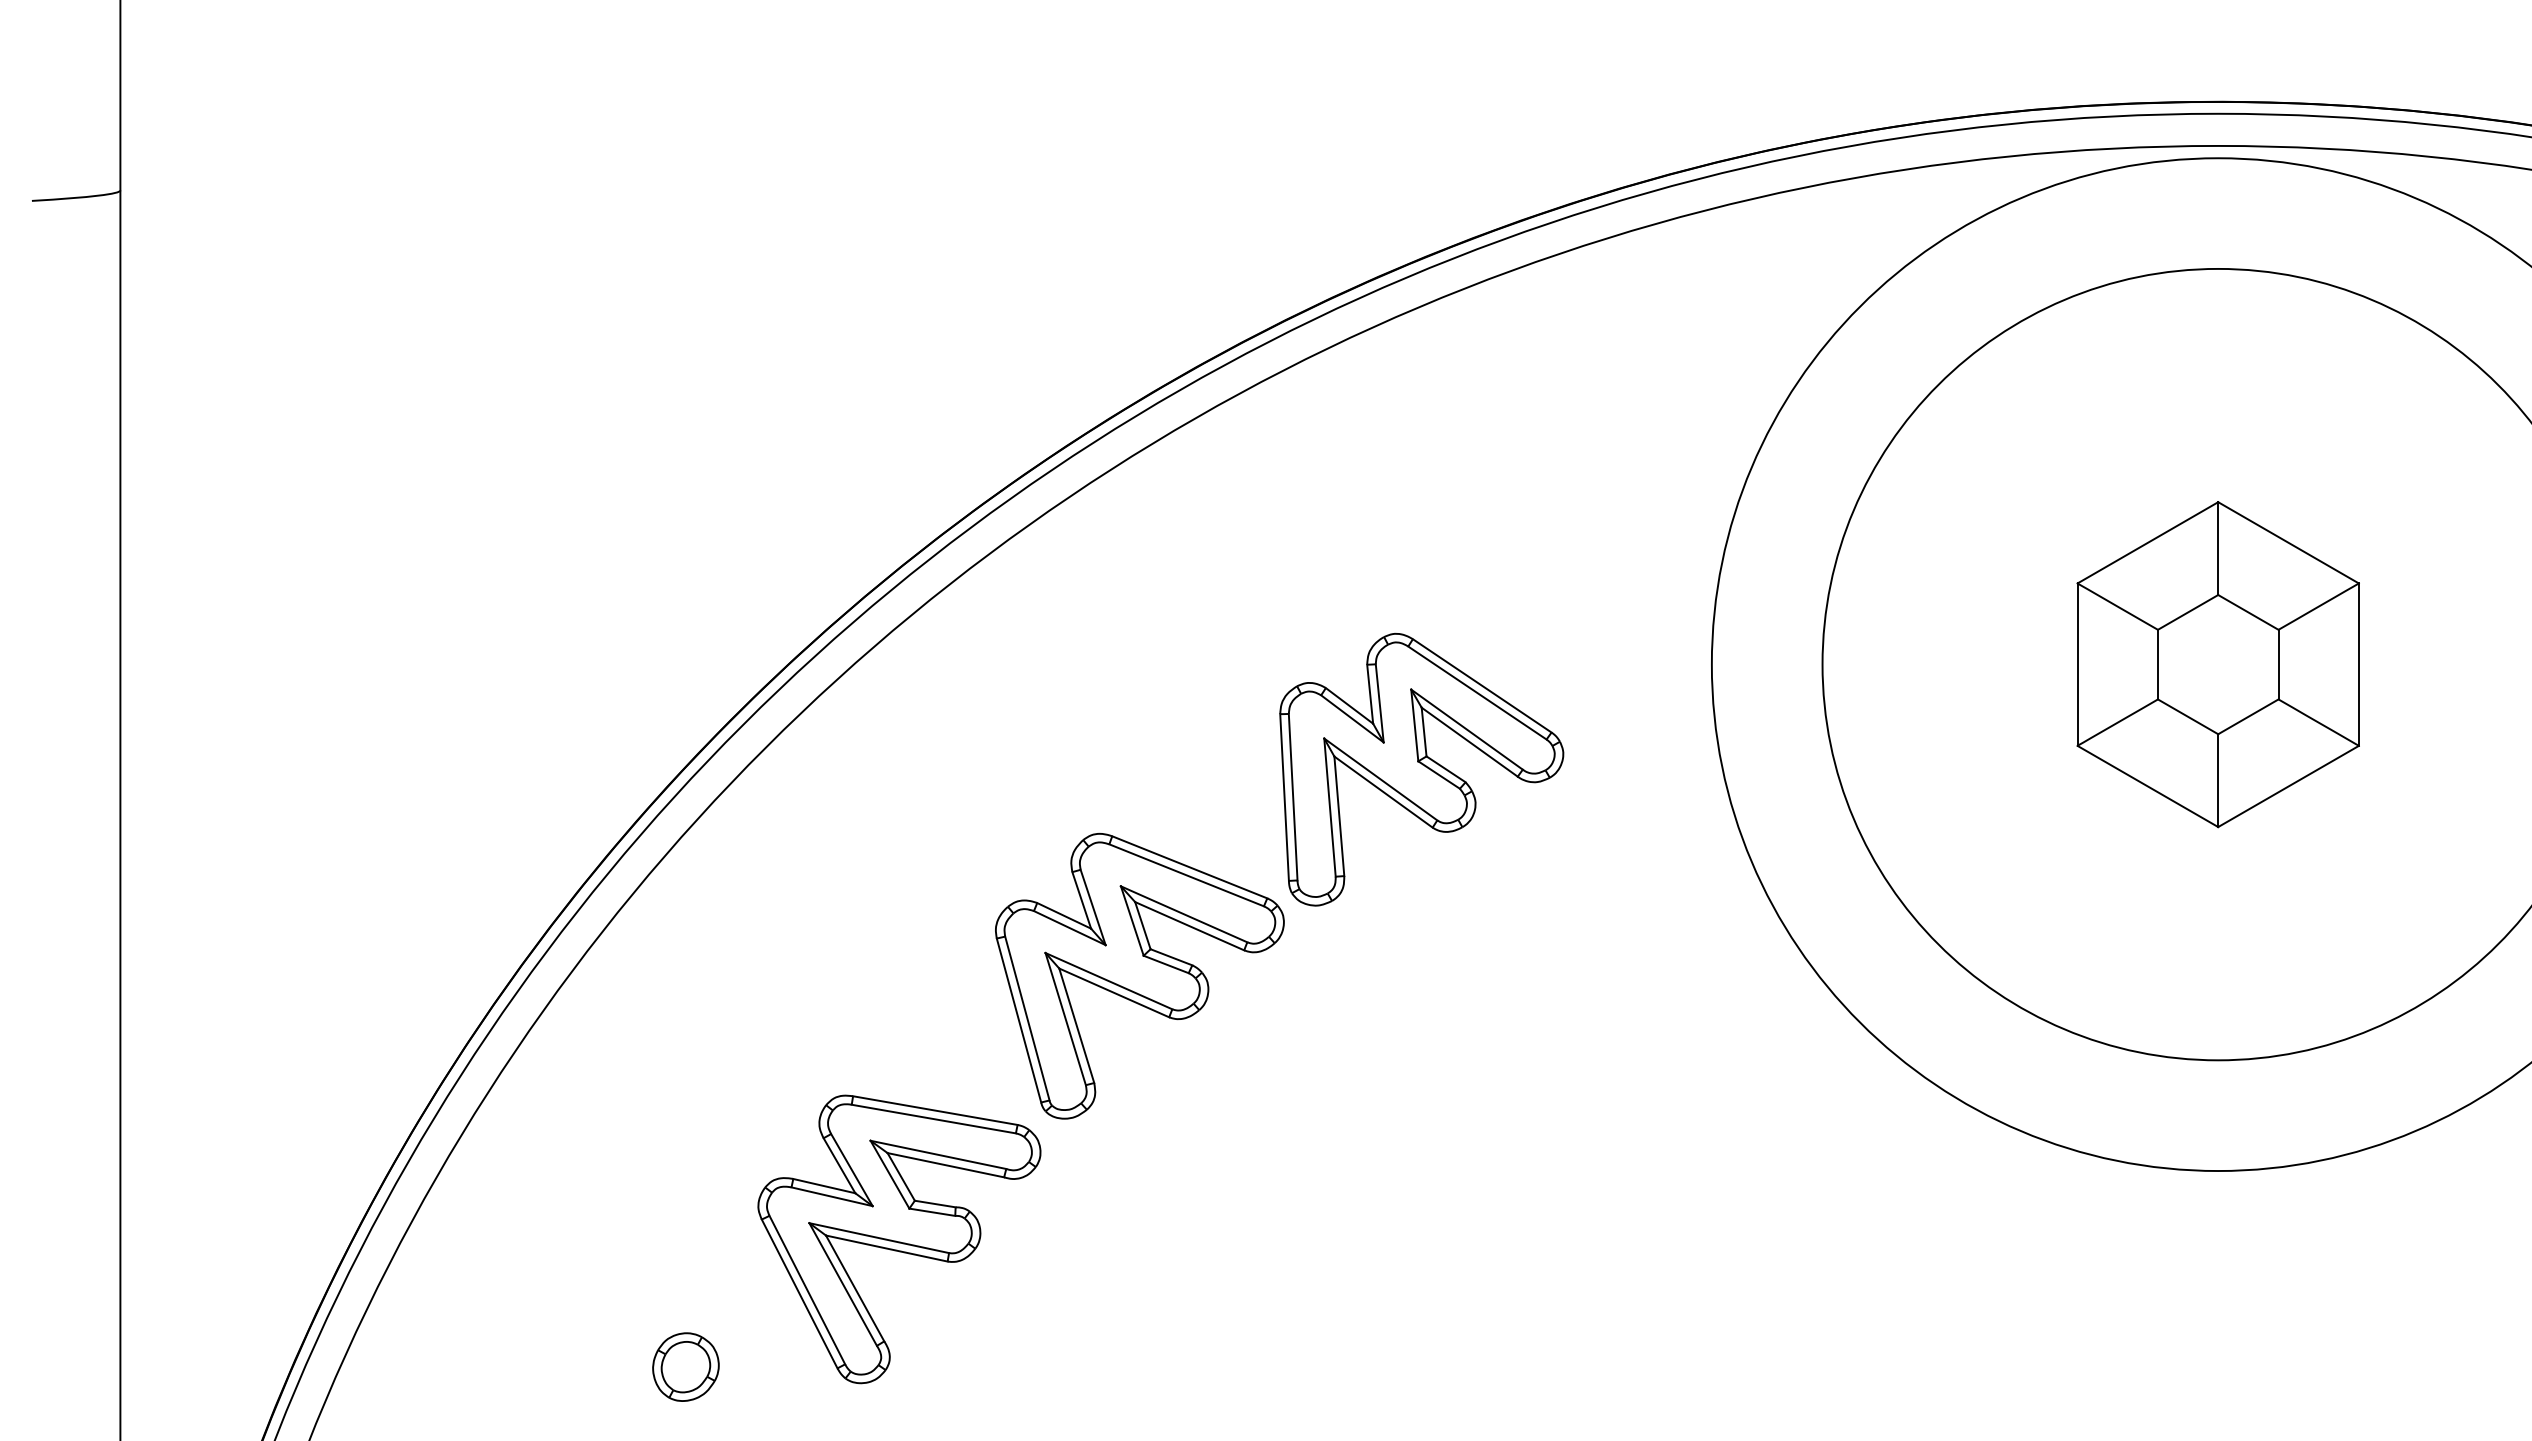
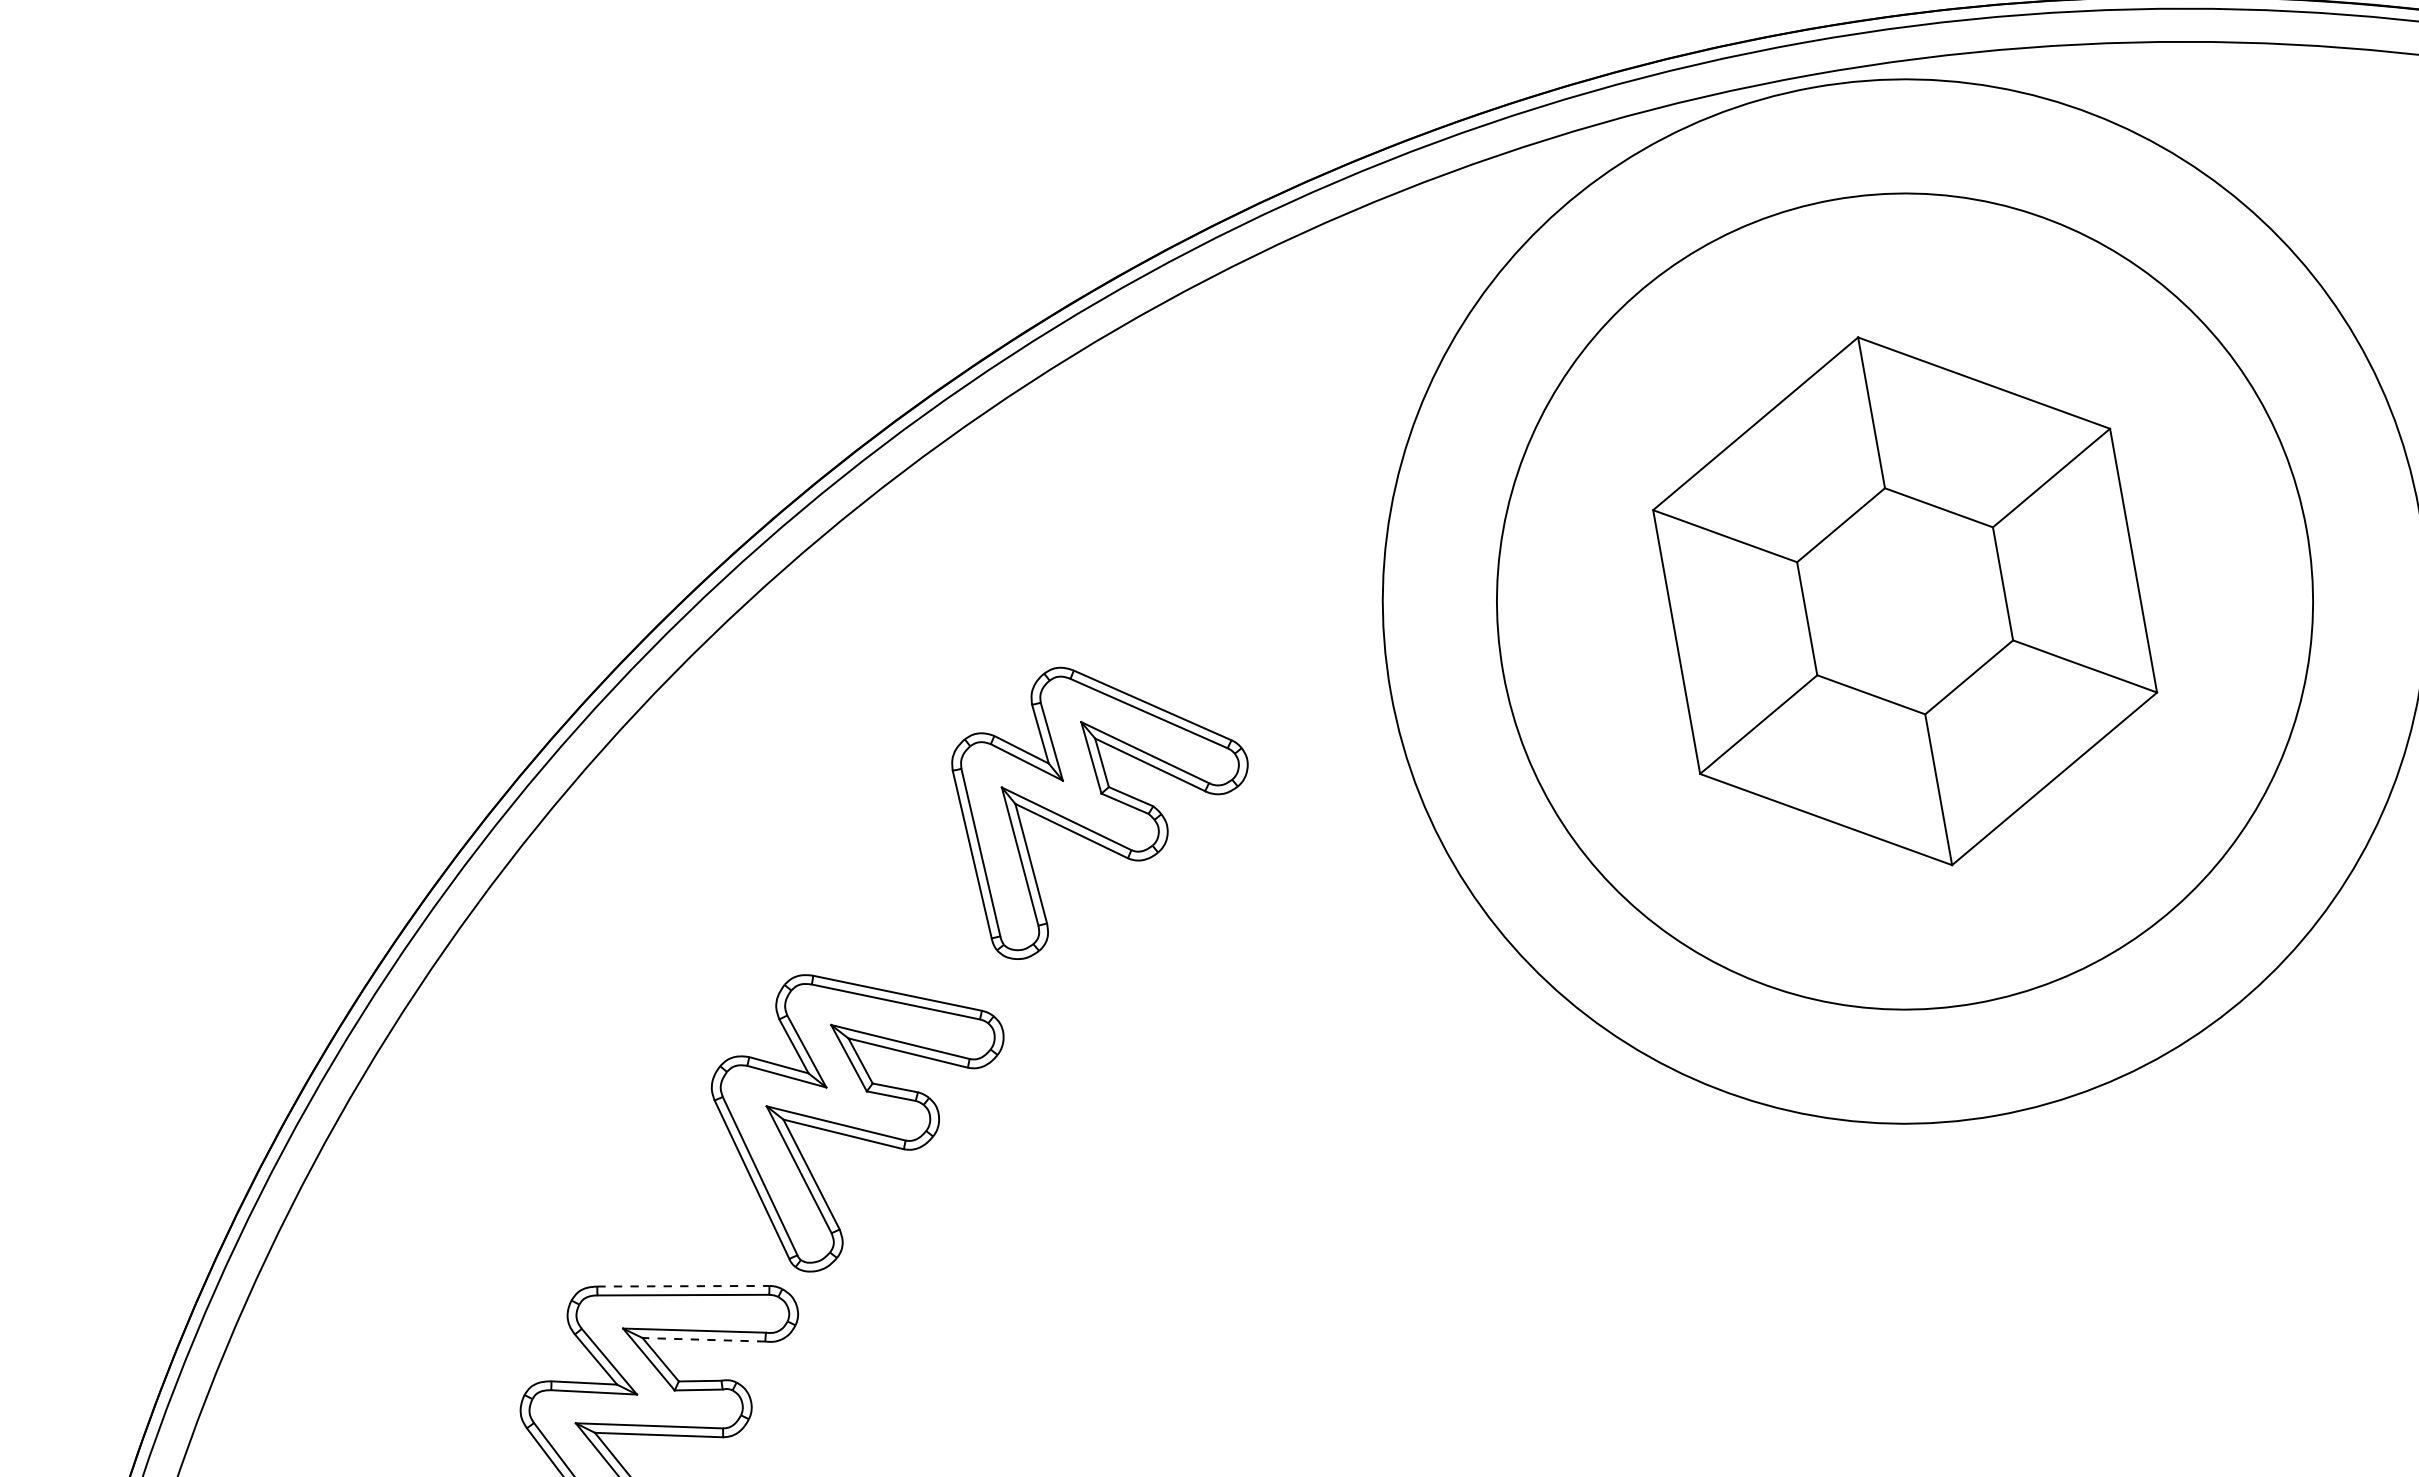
part: (2217, 664) -> (1904, 601), size x1.6
part: (1421, 769) -> (1106, 801), moved
line: (935, 1110) -> (683, 1286), solid -> dashed
line: (945, 1165) -> (703, 1340), solid -> dashed

